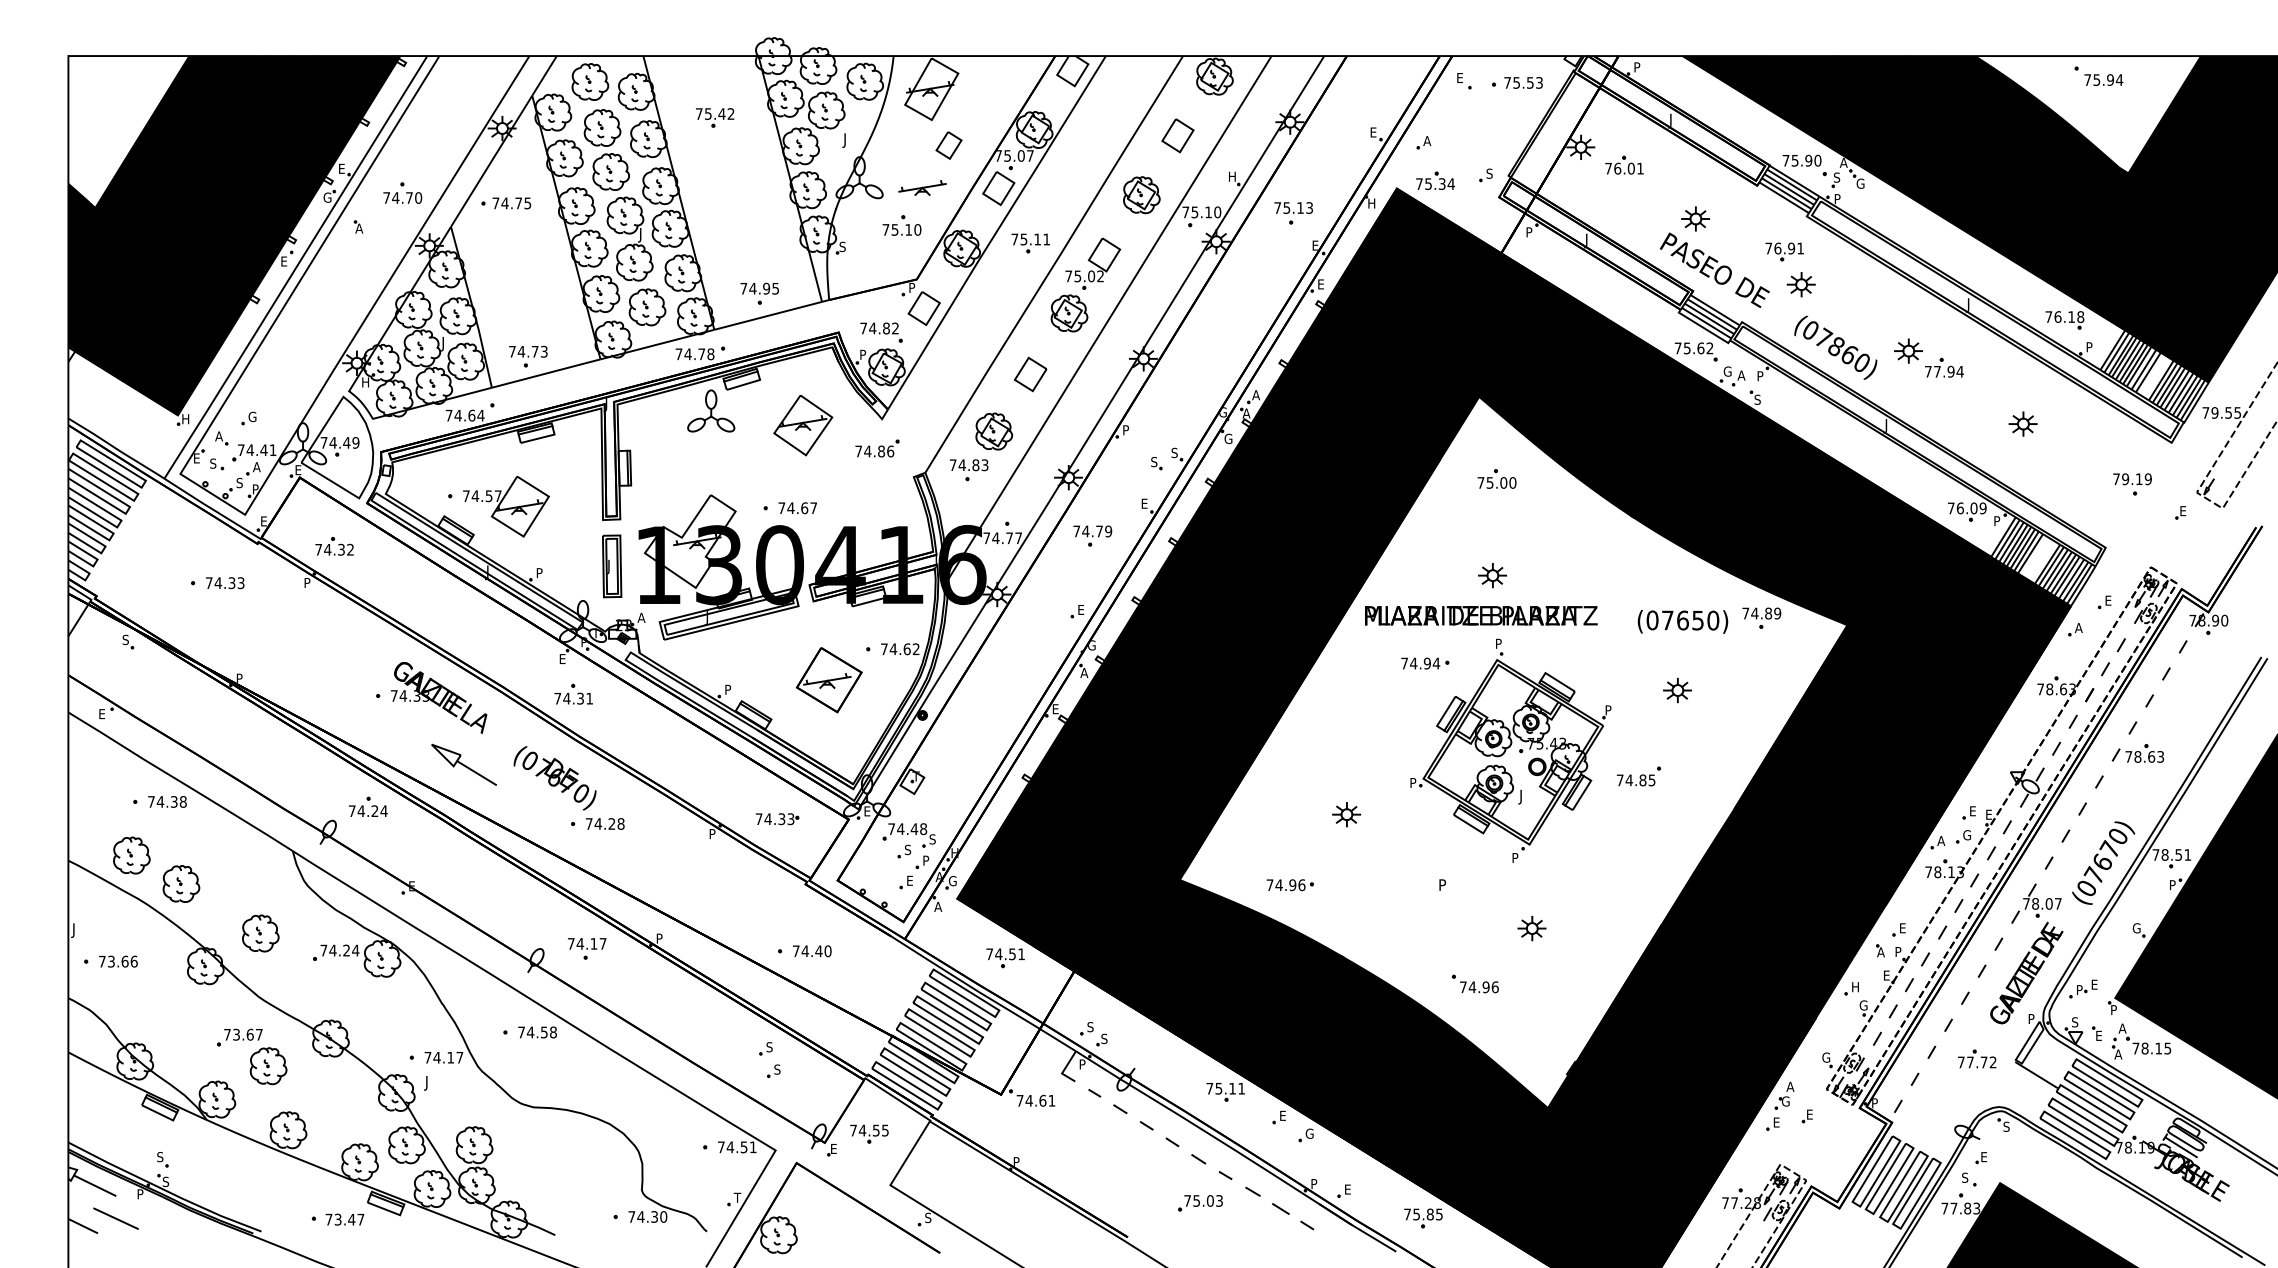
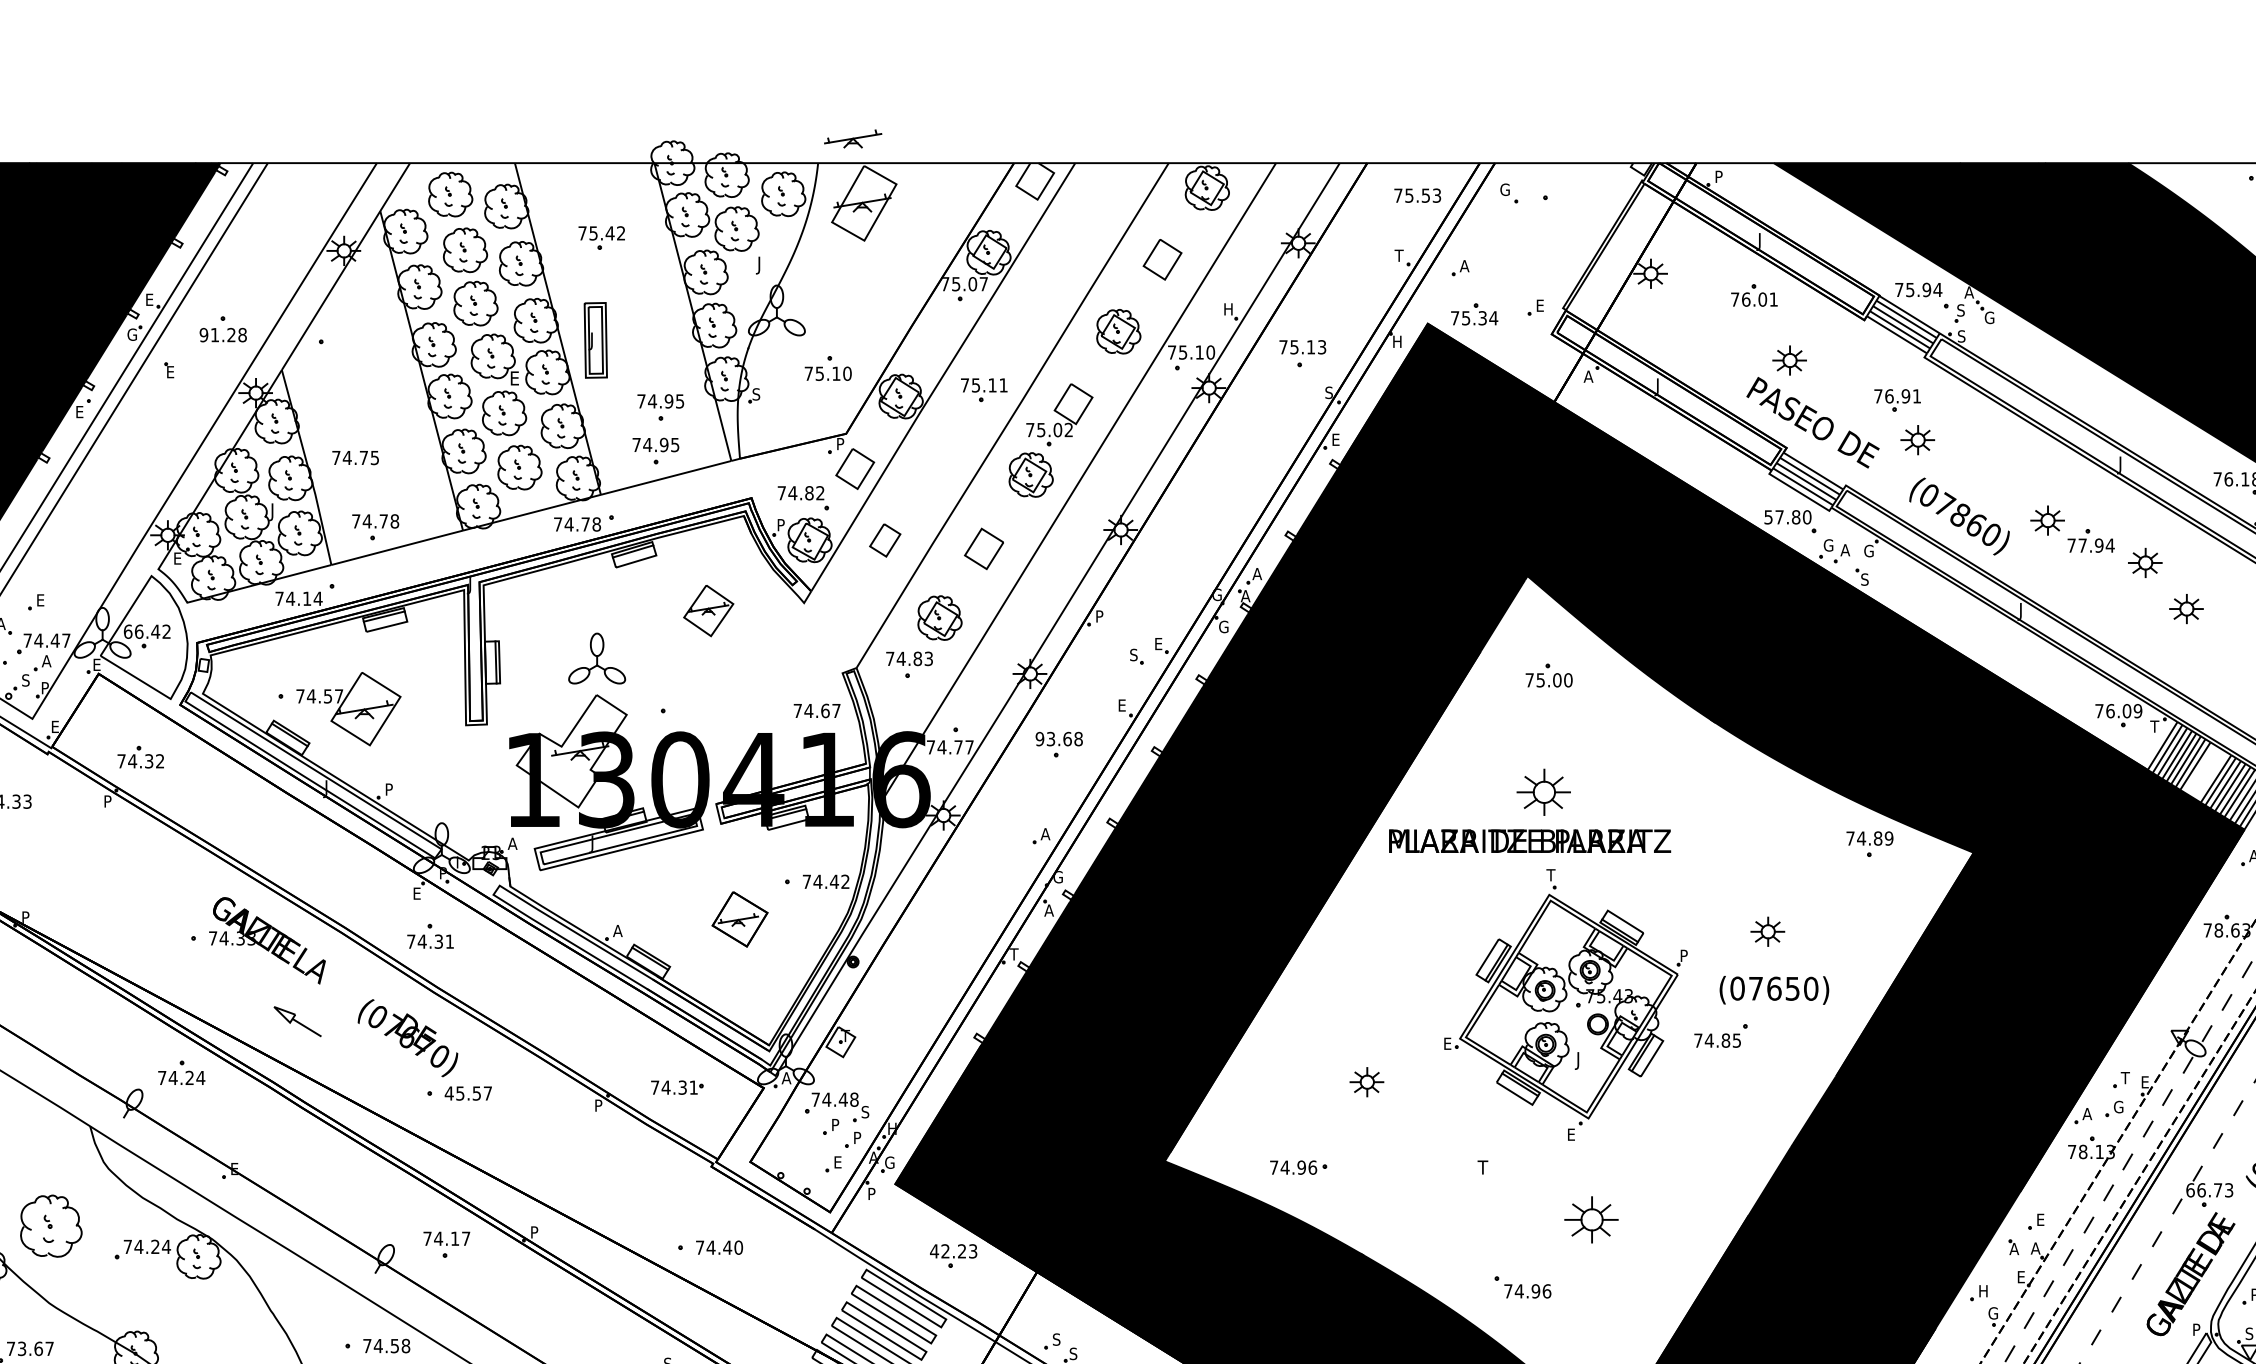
text: (1460, 77) -> (1504, 189), E -> G
text: (1523, 82) -> (1417, 195), moved
text: (1372, 132) -> (1398, 255), E -> T
part: (948, 145) -> (884, 540), moved
text: (1817, 160) -> (1937, 289), 75.90 -> 75.94
part: (1624, 164) -> (1754, 294), moved
text: (1489, 173) -> (1540, 305), S -> E
part: (922, 187) -> (853, 138), moved
part: (998, 188) -> (945, 323), removed
text: (402, 197) -> (223, 334), 74.70 -> 91.28
text: (1837, 199) -> (1961, 336), P -> S
text: (511, 203) -> (355, 458), moved
text: (359, 228) -> (171, 372), A -> E
text: (1529, 232) -> (1588, 376), P -> A
text: (641, 235) -> (512, 380), J -> E
text: (1315, 245) -> (1329, 392), E -> S
part: (763, 257) -> (660, 407), added
text: (1693, 348) -> (1787, 517), 75.62 -> 57.80
text: (543, 351) -> (393, 521), 74.73 -> 74.78
text: (1760, 376) -> (1868, 551), P -> G
text: (366, 382) -> (179, 558), H -> E
part: (1988, 385) -> (2144, 562), added
part: (711, 410) -> (597, 657), moved
text: (471, 415) -> (306, 598), 74.64 -> 74.14
text: (252, 416) -> (41, 599), G -> E
part: (803, 425) -> (708, 610), size x0.7
text: (339, 442) -> (146, 631), 74.49 -> 66.42
part: (877, 448) -> (798, 638), removed
text: (272, 449) -> (65, 639), 74.41 -> 74.47
text: (1174, 452) -> (1158, 643), S -> E
text: (797, 508) -> (816, 711), moved
text: (1996, 521) -> (2154, 727), P -> T
text: (1092, 531) -> (1059, 739), 74.79 -> 93.68
part: (612, 566) -> (596, 340), moved
part: (1492, 575) -> (1543, 792), size x1.6
text: (1081, 609) -> (1045, 833), E -> A
text: (1682, 621) -> (1773, 989), moved
text: (1498, 643) -> (1550, 874), P -> T
text: (906, 649) -> (833, 882), 74.62 -> 74.42
part: (1425, 663) -> (1462, 899), removed
part: (828, 680) -> (739, 919), size x0.7
text: (728, 689) -> (618, 930), P -> A
text: (1055, 709) -> (1014, 954), E -> T
part: (463, 764) -> (297, 1021), size x0.6
text: (1413, 782) -> (1447, 1043), P -> E
text: (867, 811) -> (786, 1078), E -> A
text: (1972, 811) -> (2125, 1078), E -> T
text: (790, 819) -> (693, 1088), 74.33 -> 74.31
text: (604, 823) -> (467, 1092), 74.28 -> 45.57
text: (907, 849) -> (834, 1124), S -> P
text: (1515, 857) -> (1571, 1134), P -> E
text: (1442, 884) -> (1483, 1166), P -> T
text: (2042, 903) -> (2209, 1189), 78.07 -> 66.73
text: (938, 906) -> (872, 1193), A -> P
part: (1531, 928) -> (1590, 1220), size x1.6
part: (260, 933) -> (51, 1226), size x1.4
text: (1898, 951) -> (2035, 1247), P -> A
text: (1005, 954) -> (953, 1251), 74.51 -> 42.23

